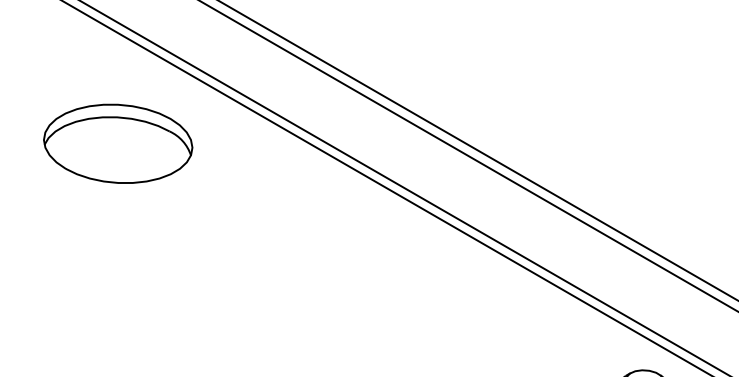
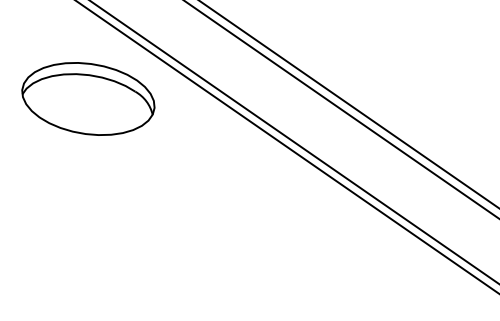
part: (118, 143) -> (88, 98), moved

